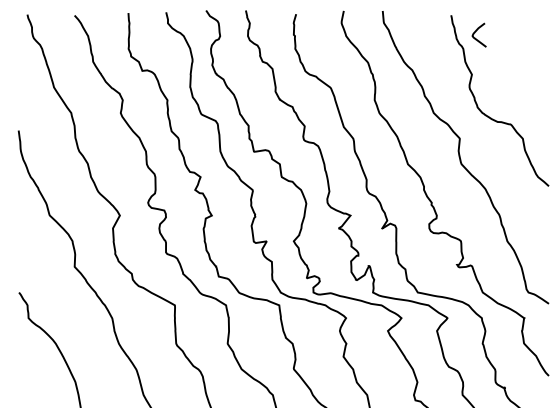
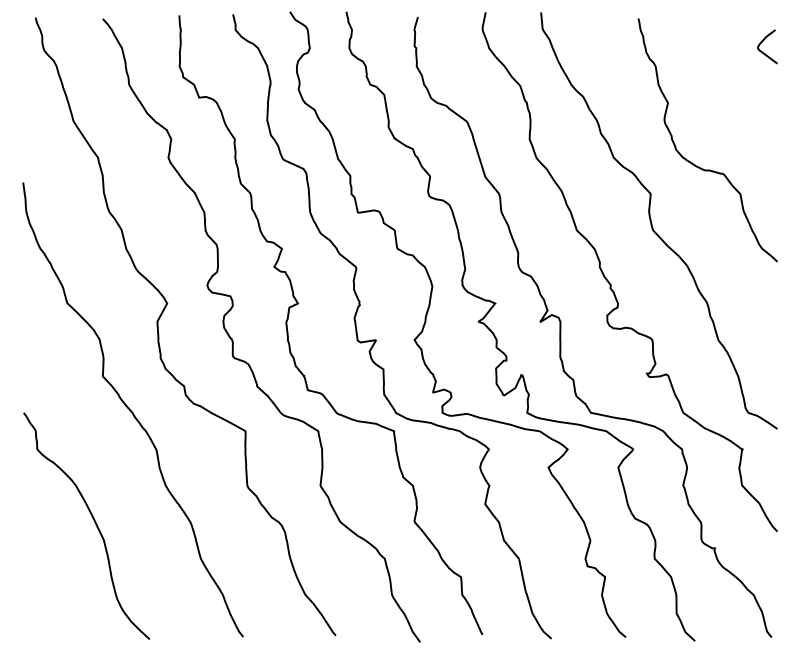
curve: (476, 31) -> (763, 41), moved

